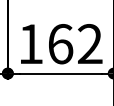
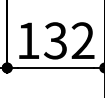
text: (60, 43) -> (55, 40), 162 -> 132

